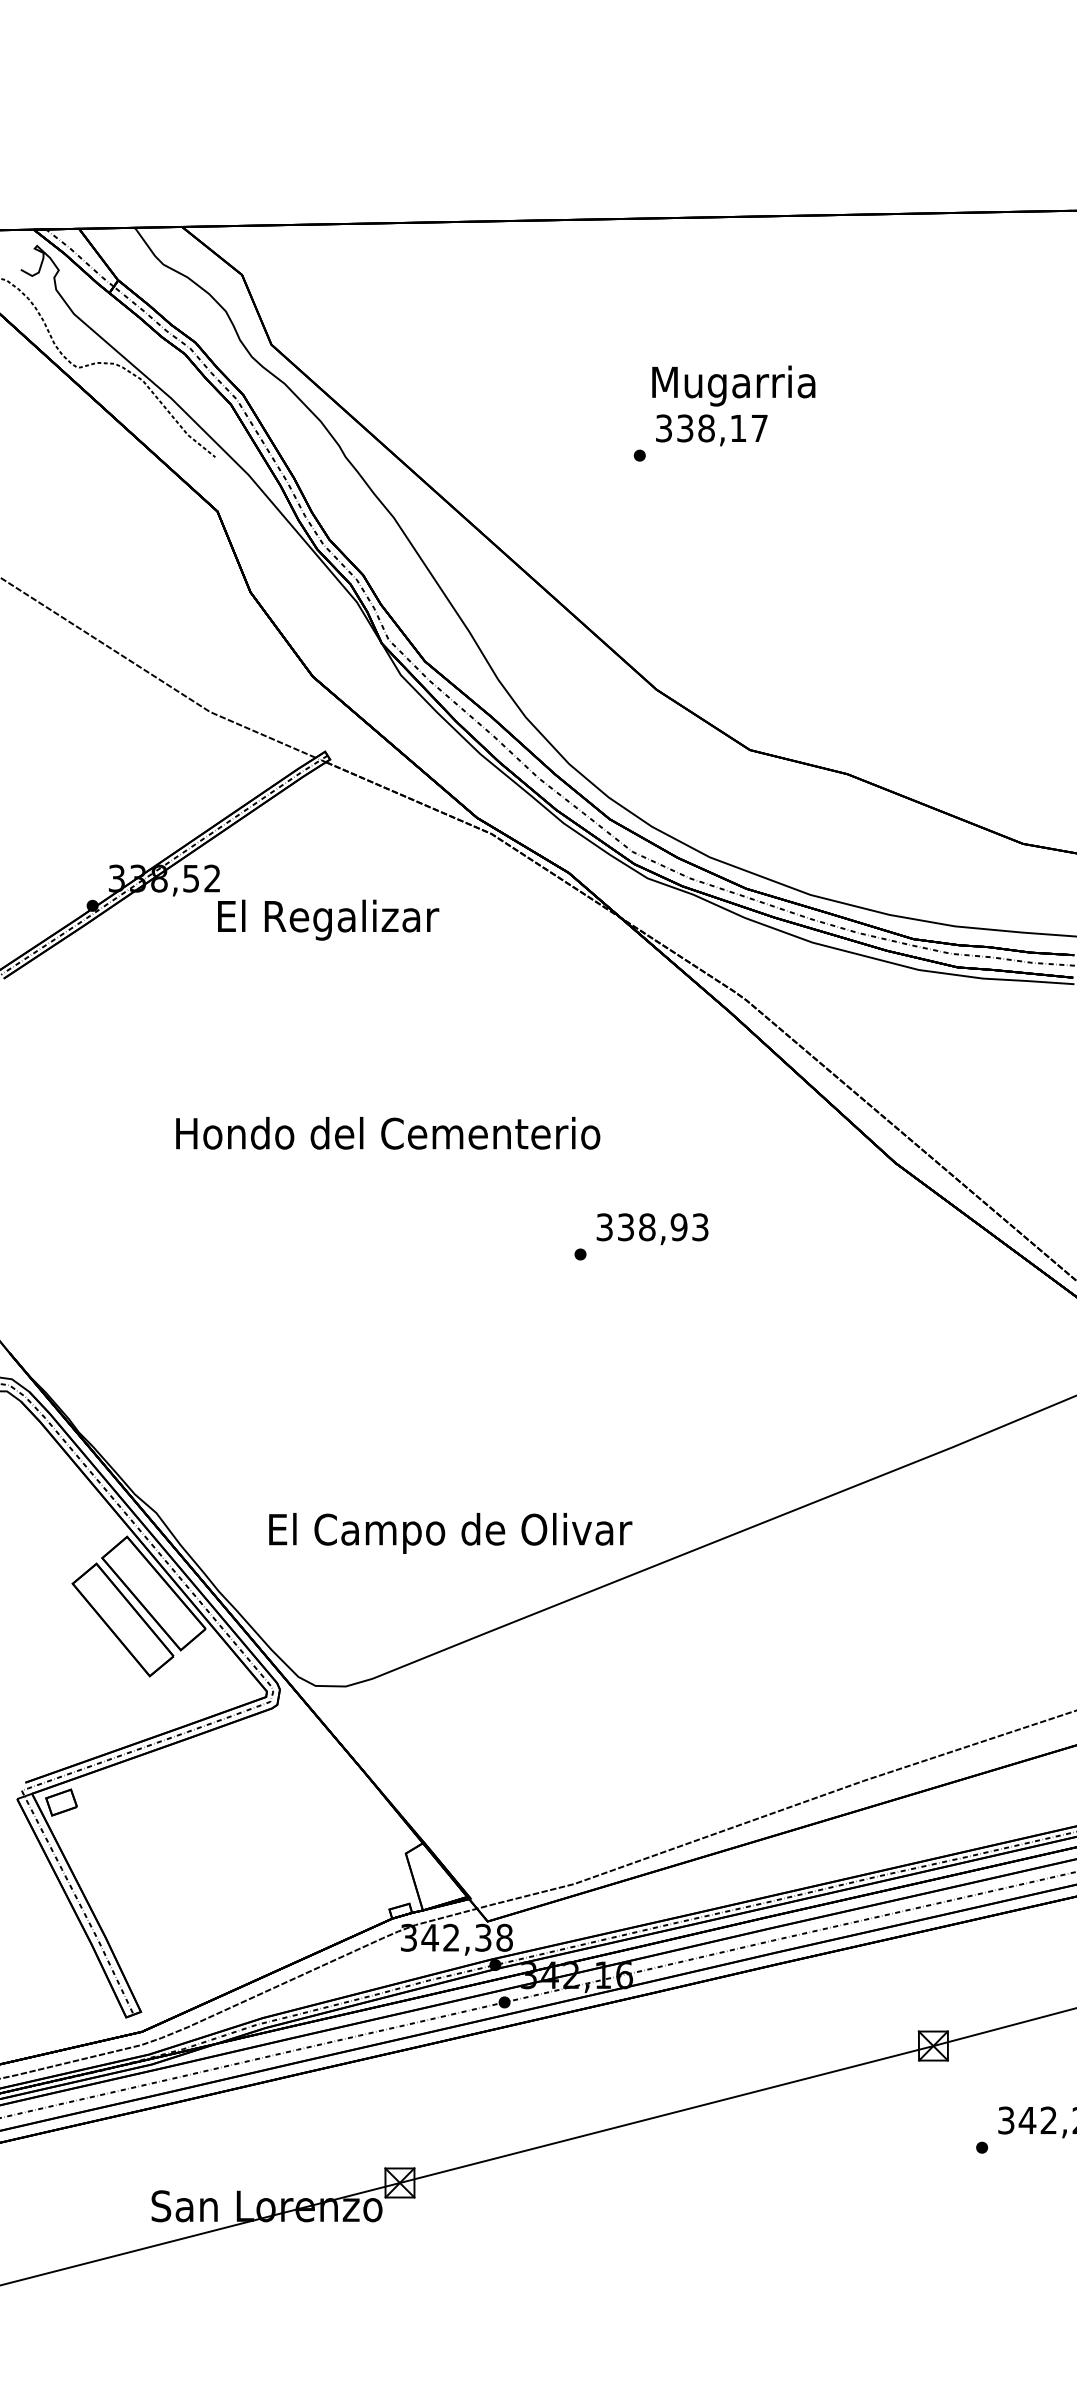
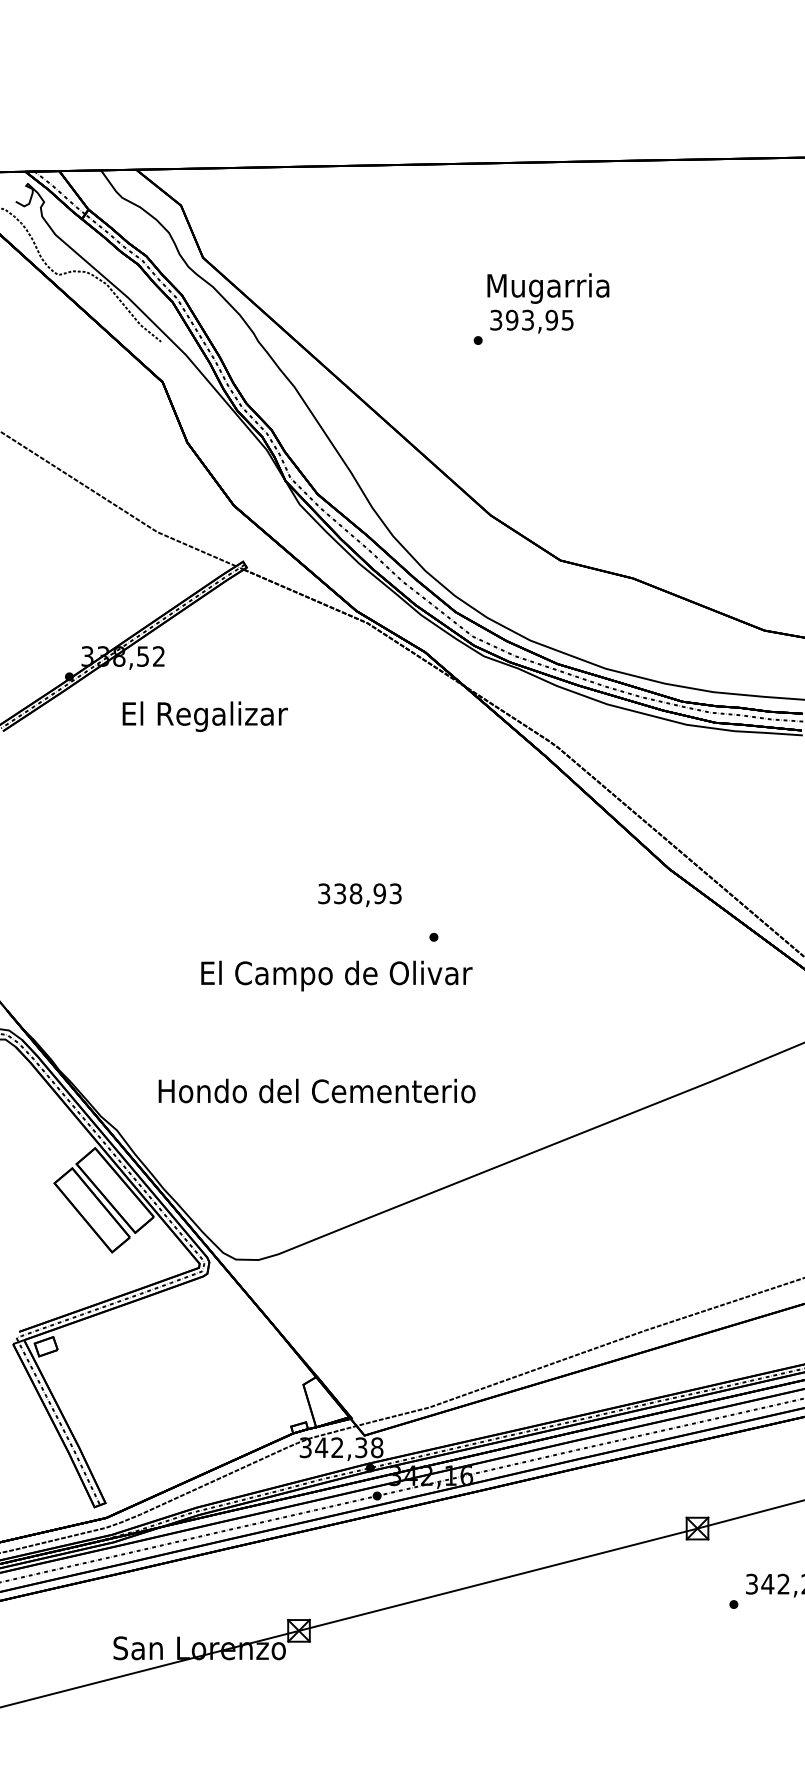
text: (721, 428) -> (539, 320), 338,17 -> 393,95
text: (328, 919) -> (205, 716), moved
text: (388, 1133) -> (317, 1091), moved
text: (652, 1229) -> (359, 895), moved
text: (450, 1533) -> (336, 976), moved

